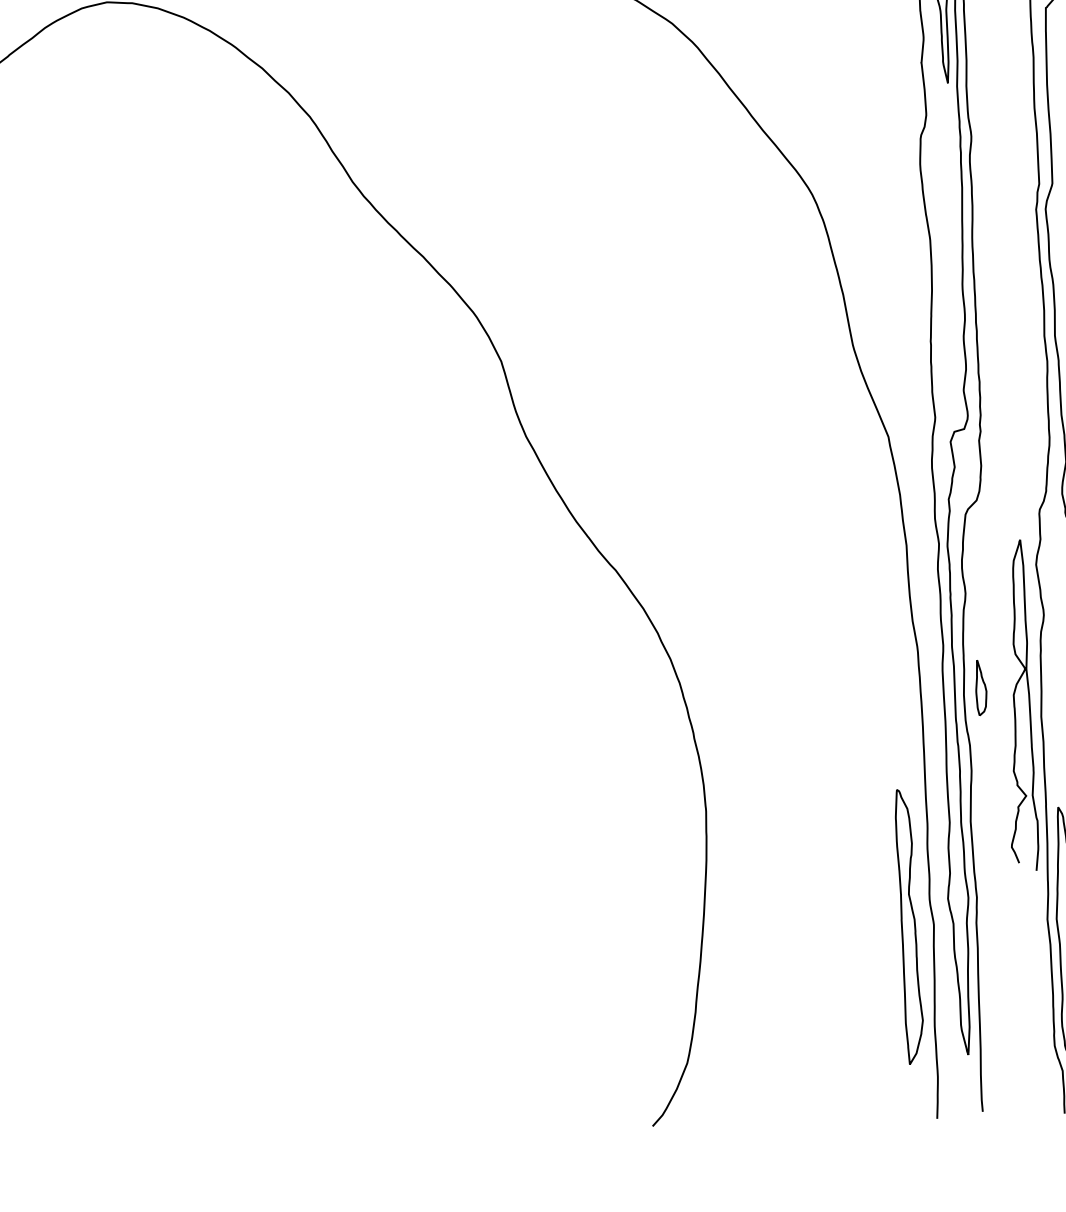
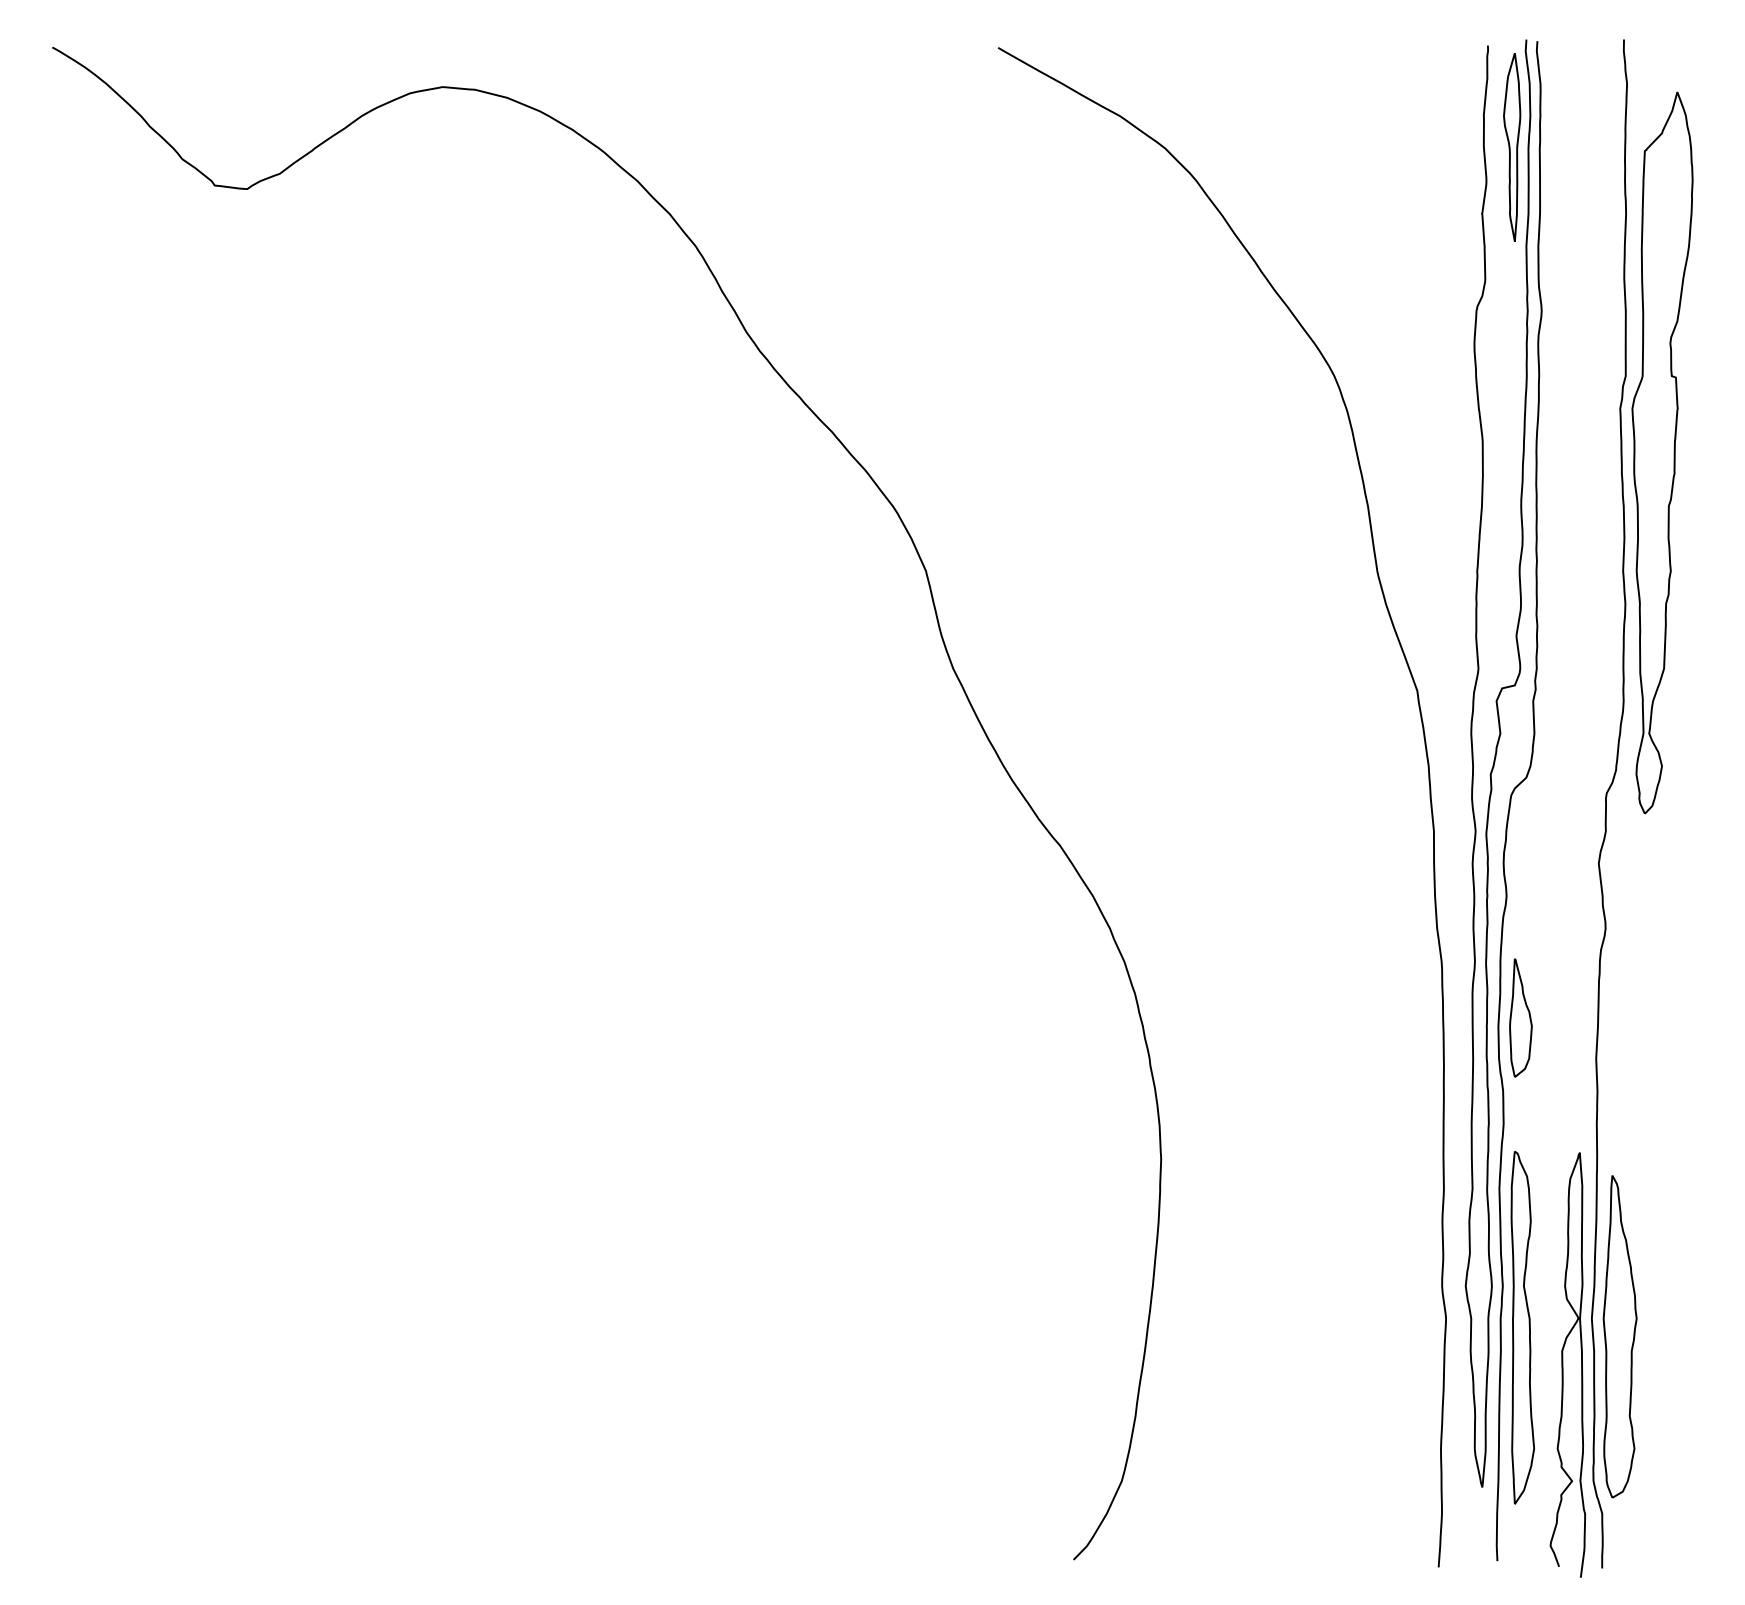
part: (980, 687) -> (1520, 1017), size x1.67
curve: (1015, 705) -> (1563, 1364), moved
part: (909, 926) -> (1522, 1327), moved

